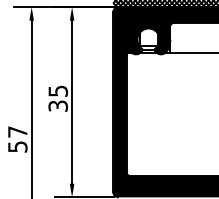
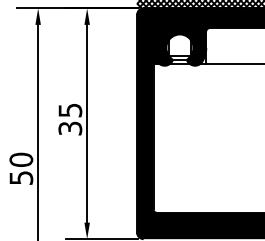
text: (17, 131) -> (21, 159), 57 -> 50

